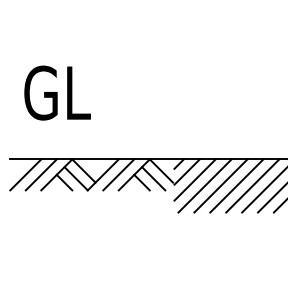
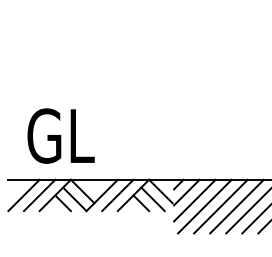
text: (57, 92) -> (61, 135), moved

